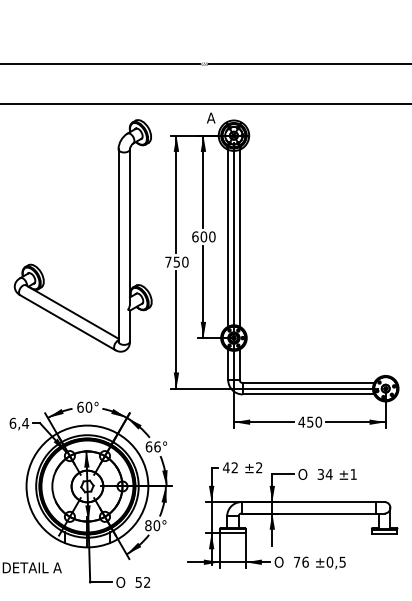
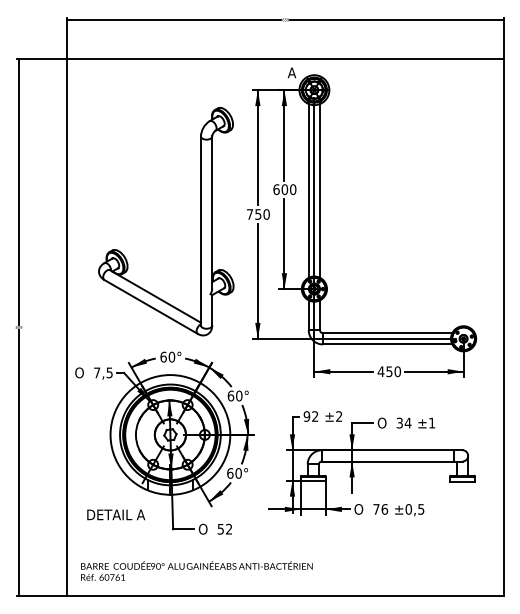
part: (118, 235) -> (200, 221), moved
text: (19, 422) -> (103, 372), 6,4 -> 7,5
text: (157, 446) -> (239, 395), 66° -> 60°
text: (225, 467) -> (306, 416), 42 -> 92
text: (148, 525) -> (230, 473), 80° -> 60°

